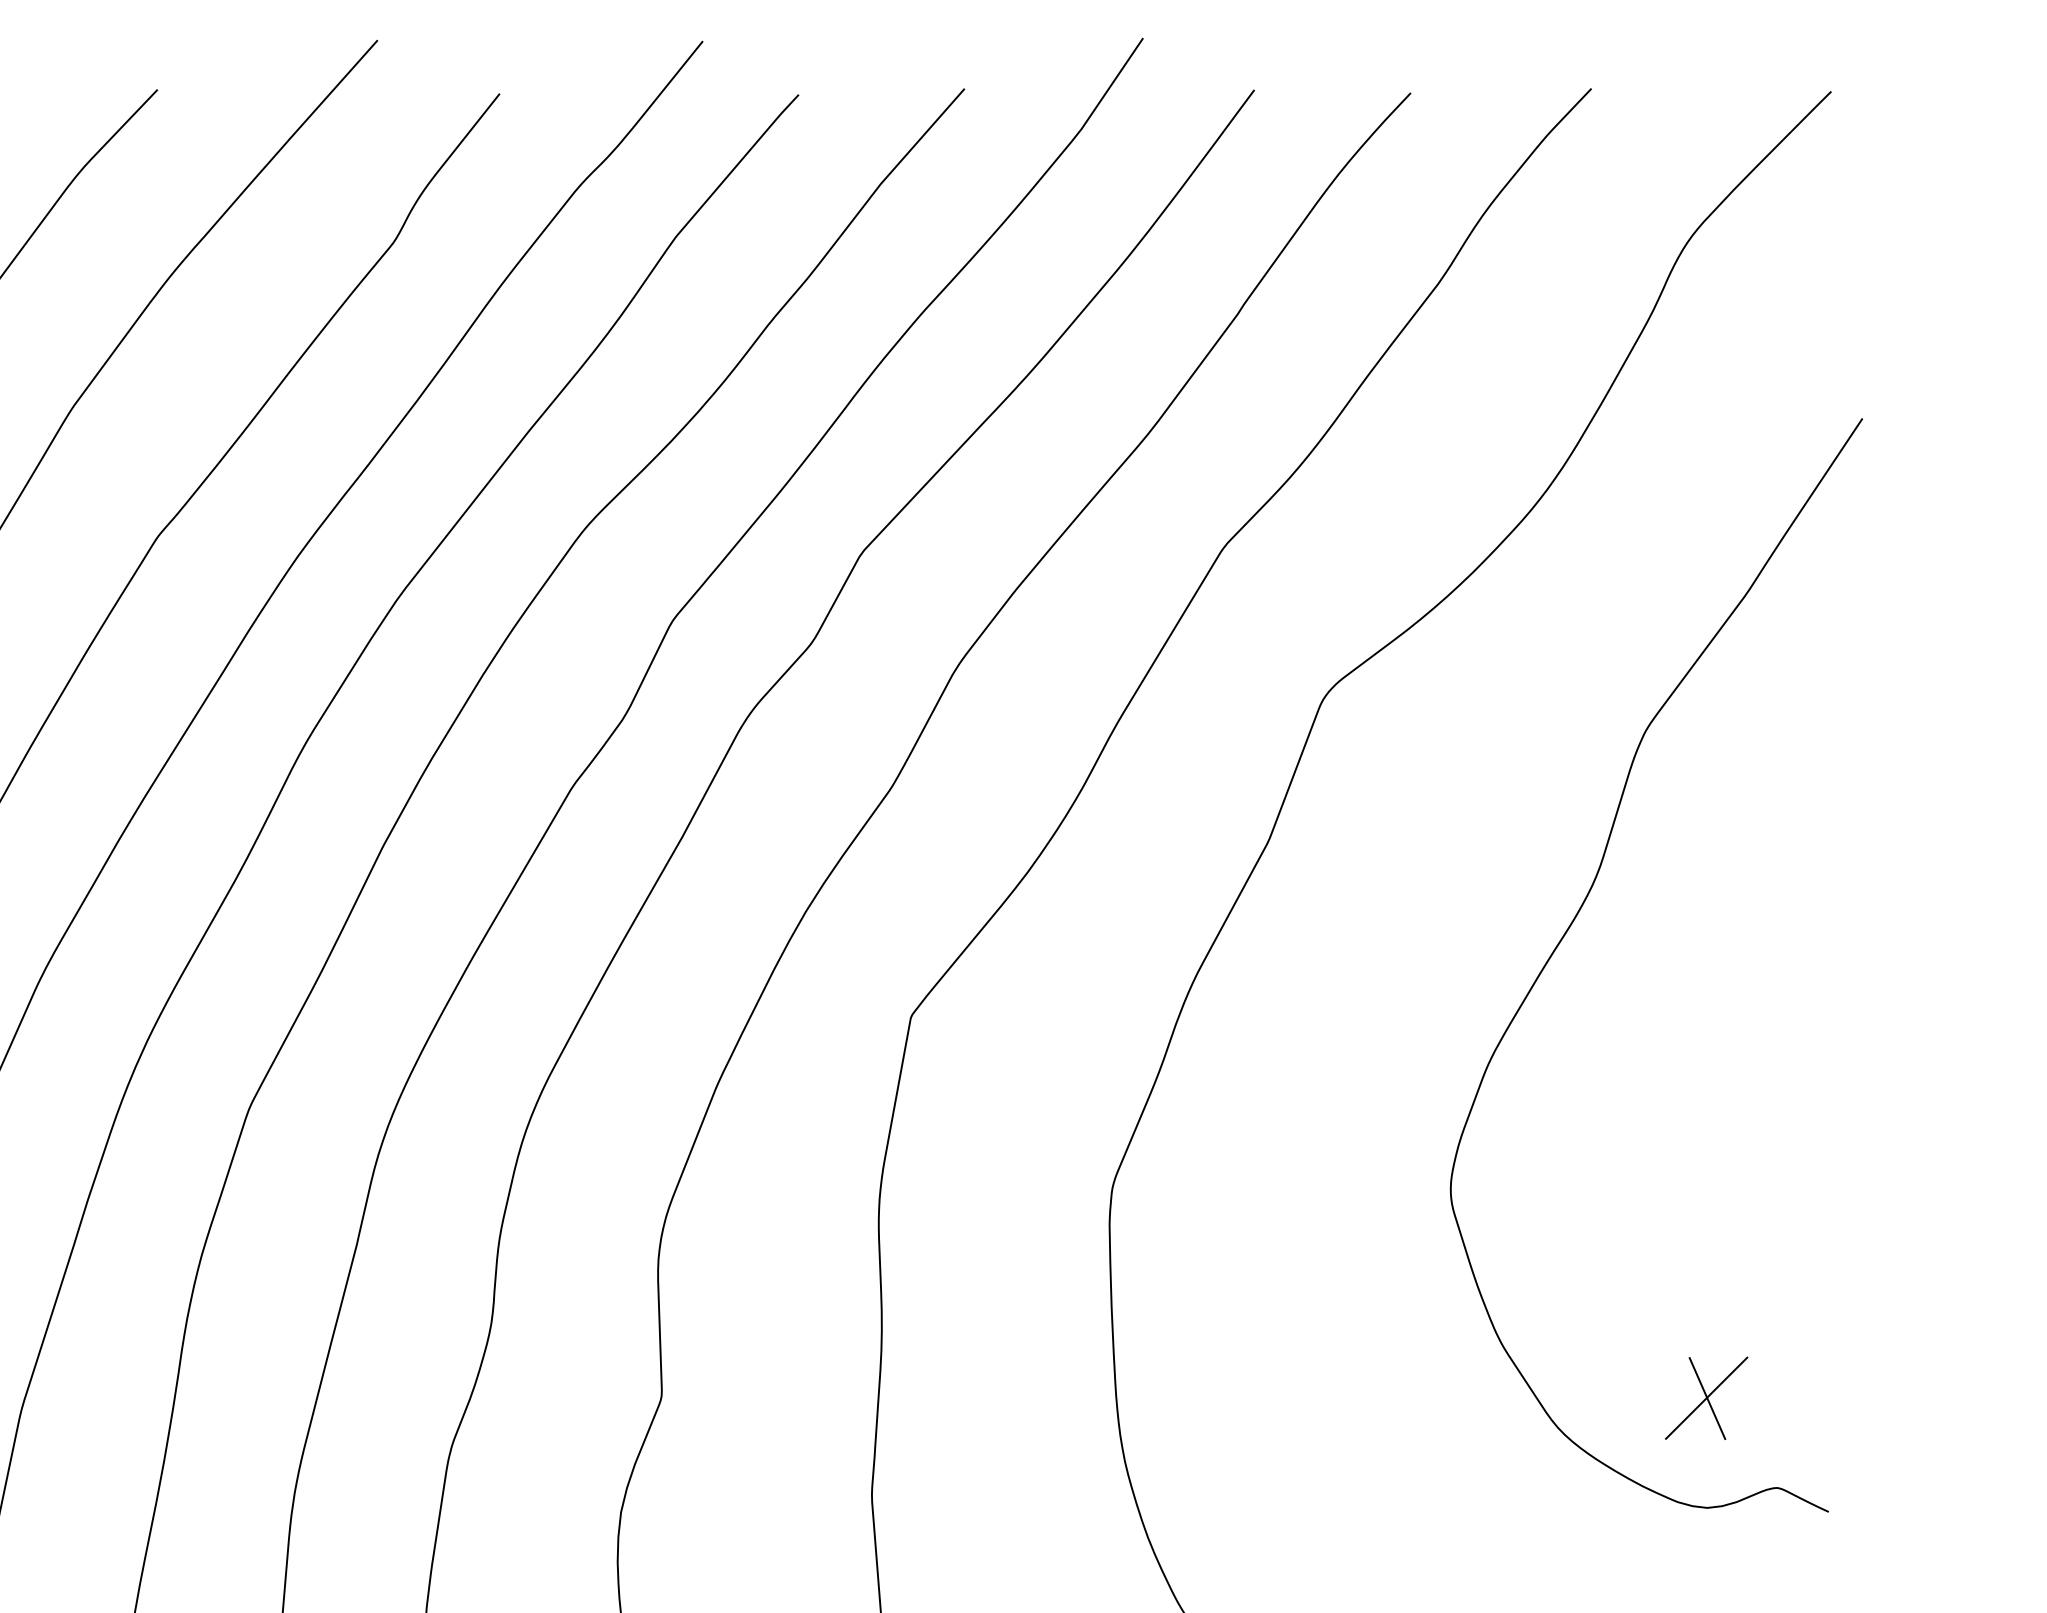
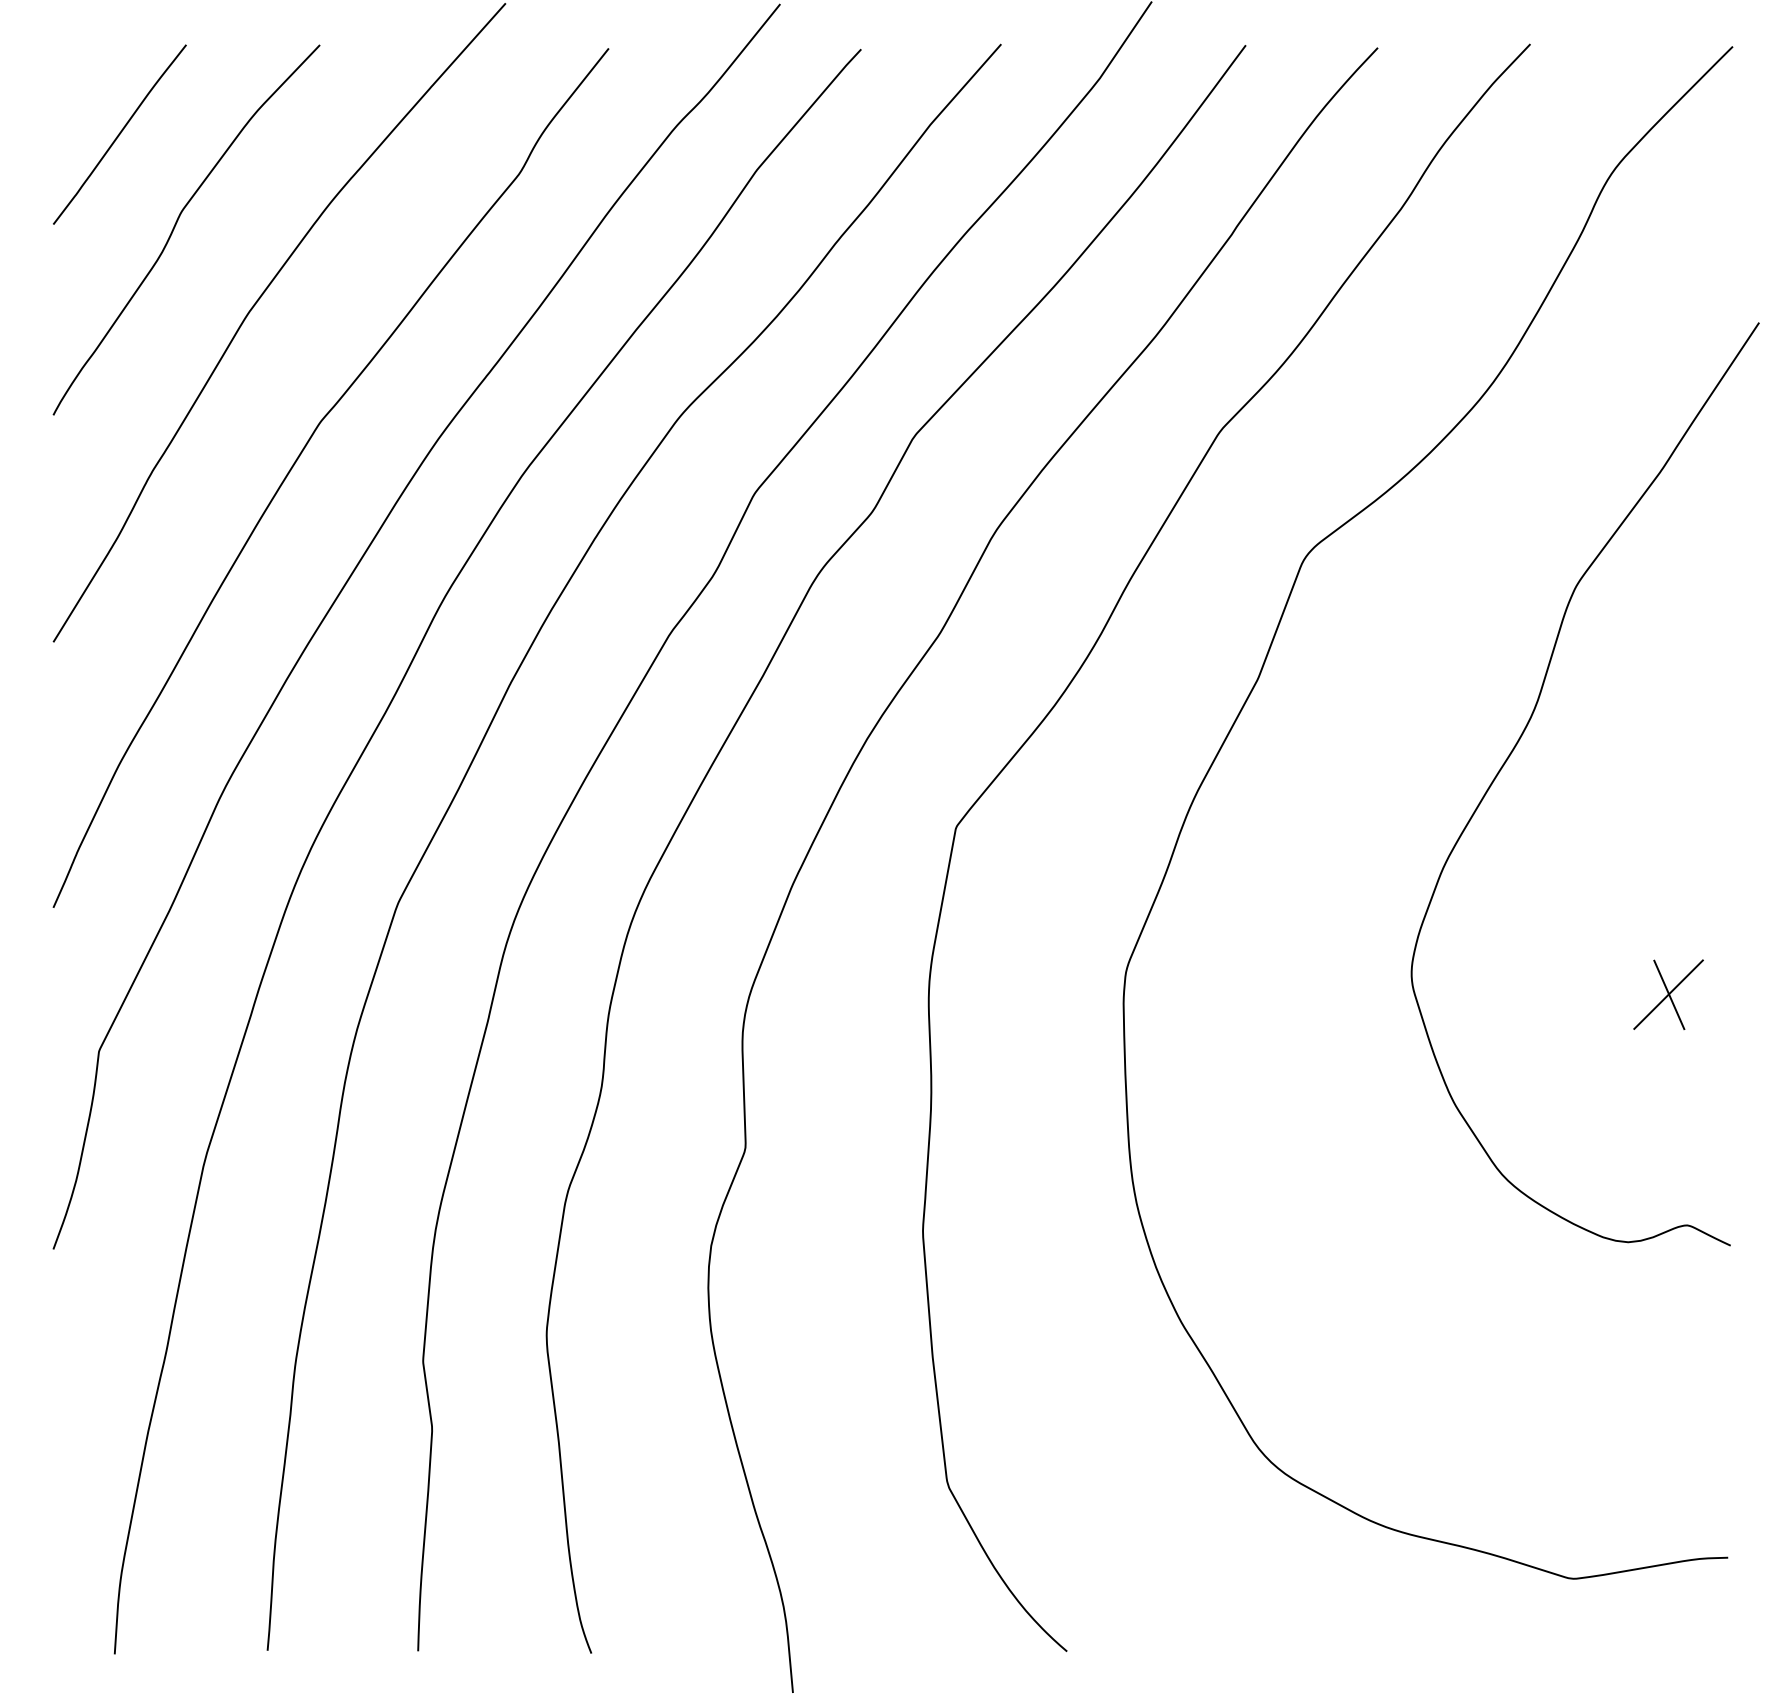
part: (1706, 1398) -> (1668, 994), moved

